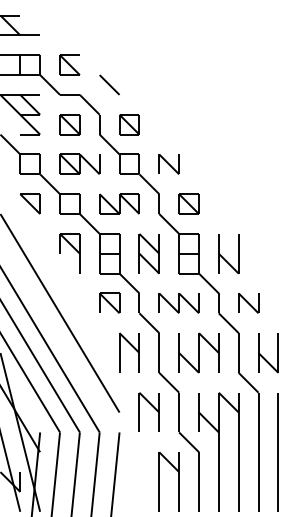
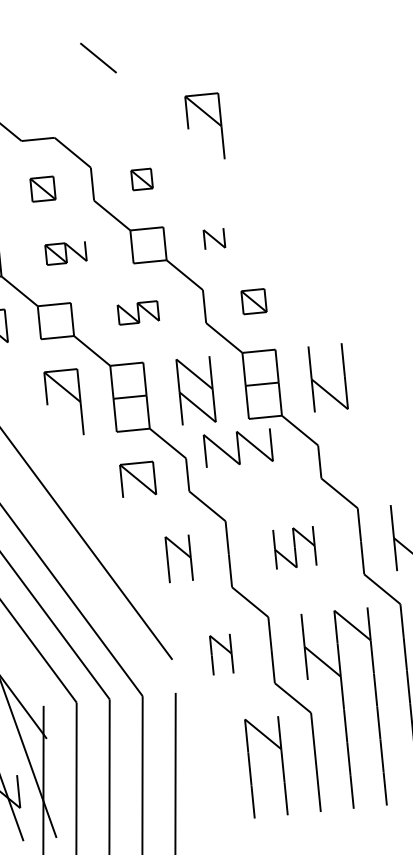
part: (69, 64) -> (32, 88), removed
line: (109, 84) -> (98, 57), moved
part: (173, 92) -> (210, 118), added
part: (69, 124) -> (42, 188), size x0.7
part: (129, 124) -> (142, 178), size x0.6
part: (79, 163) -> (65, 252), size x0.6
part: (168, 164) -> (213, 239), size x0.6
part: (119, 203) -> (138, 312), size x0.6
part: (188, 203) -> (253, 300), size x0.7
part: (178, 303) -> (237, 448), moved
part: (248, 303) -> (369, 457), removed
part: (129, 352) -> (179, 558), size x0.7
part: (198, 352) -> (294, 547), size x0.6
part: (148, 411) -> (220, 653), size x0.6

